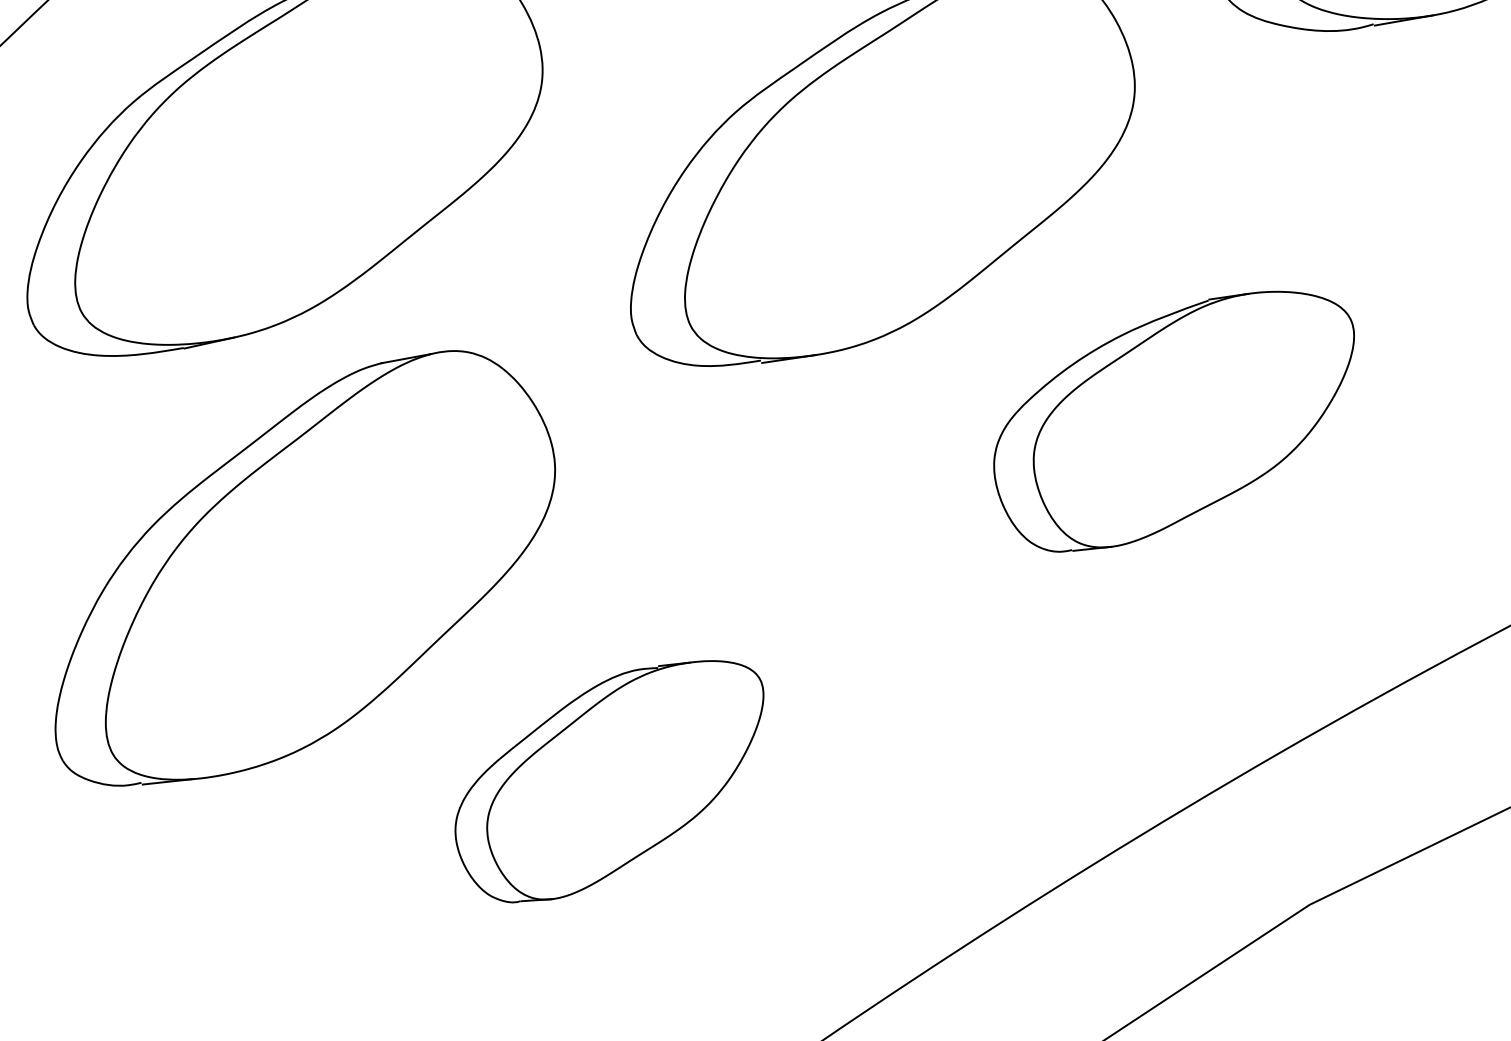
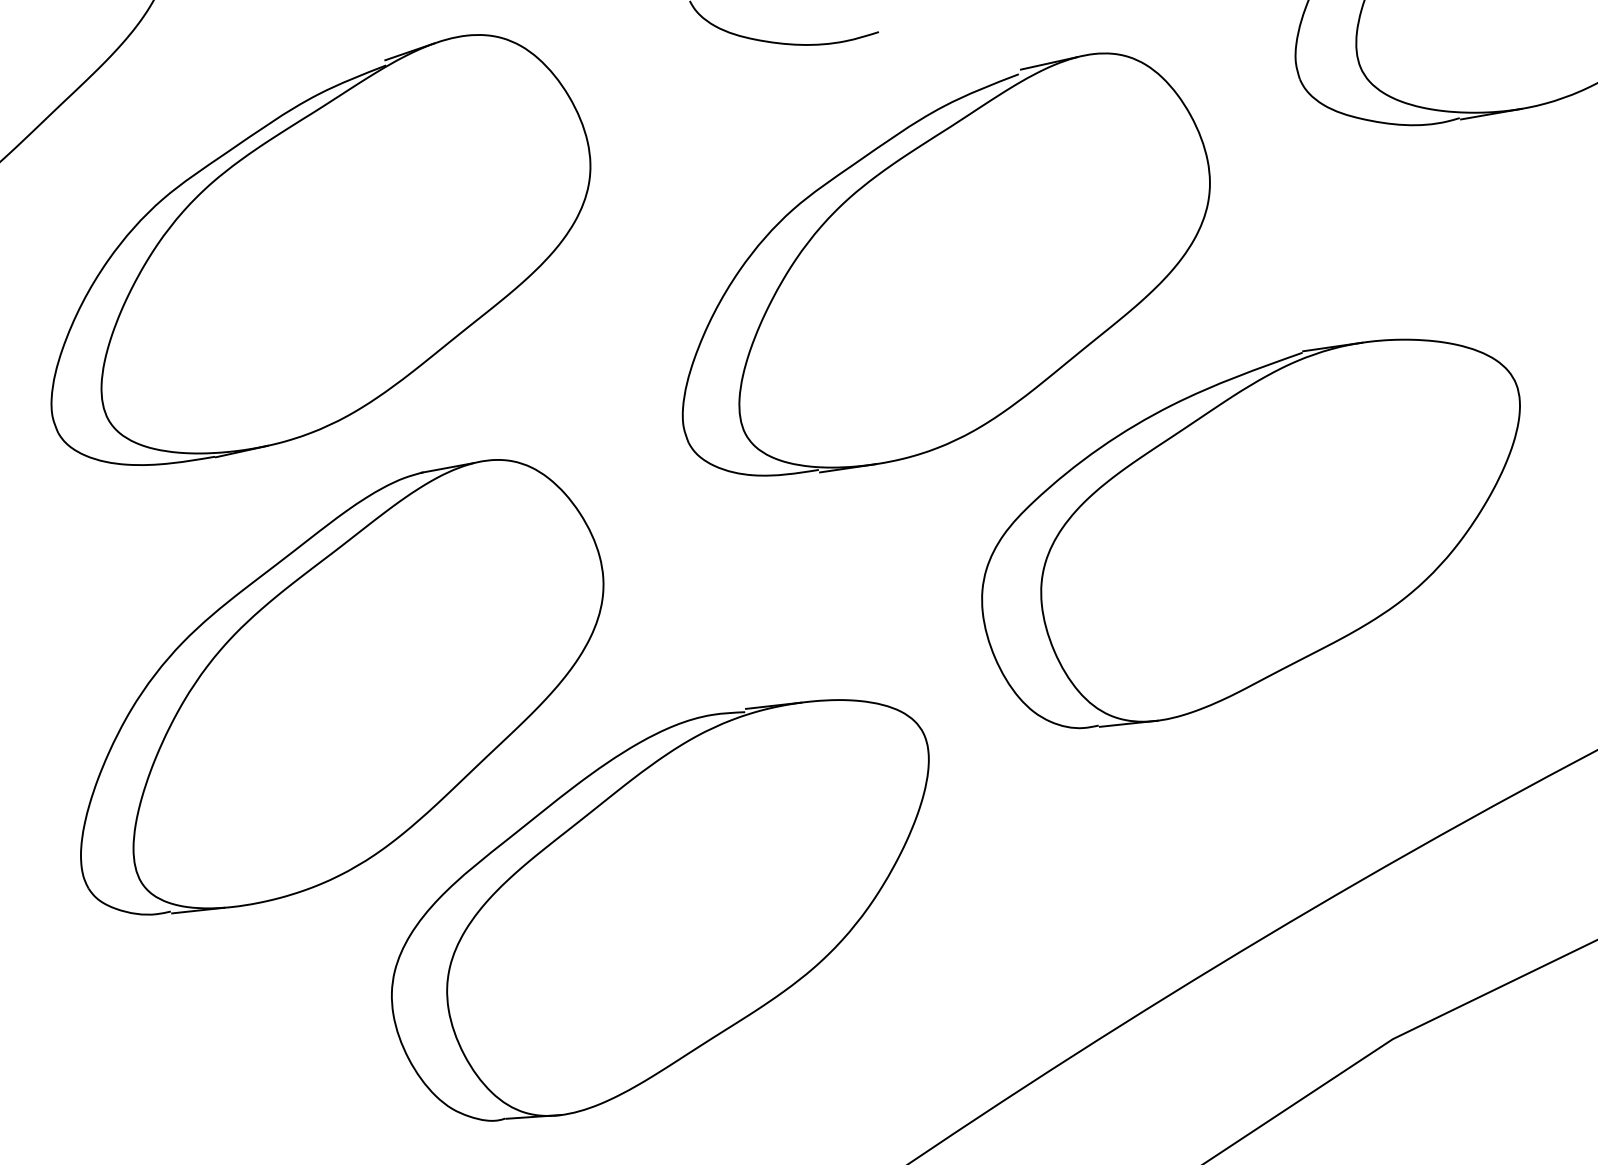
part: (1173, 421) -> (1250, 533), size x1.43
part: (609, 781) -> (660, 910), size x1.67

